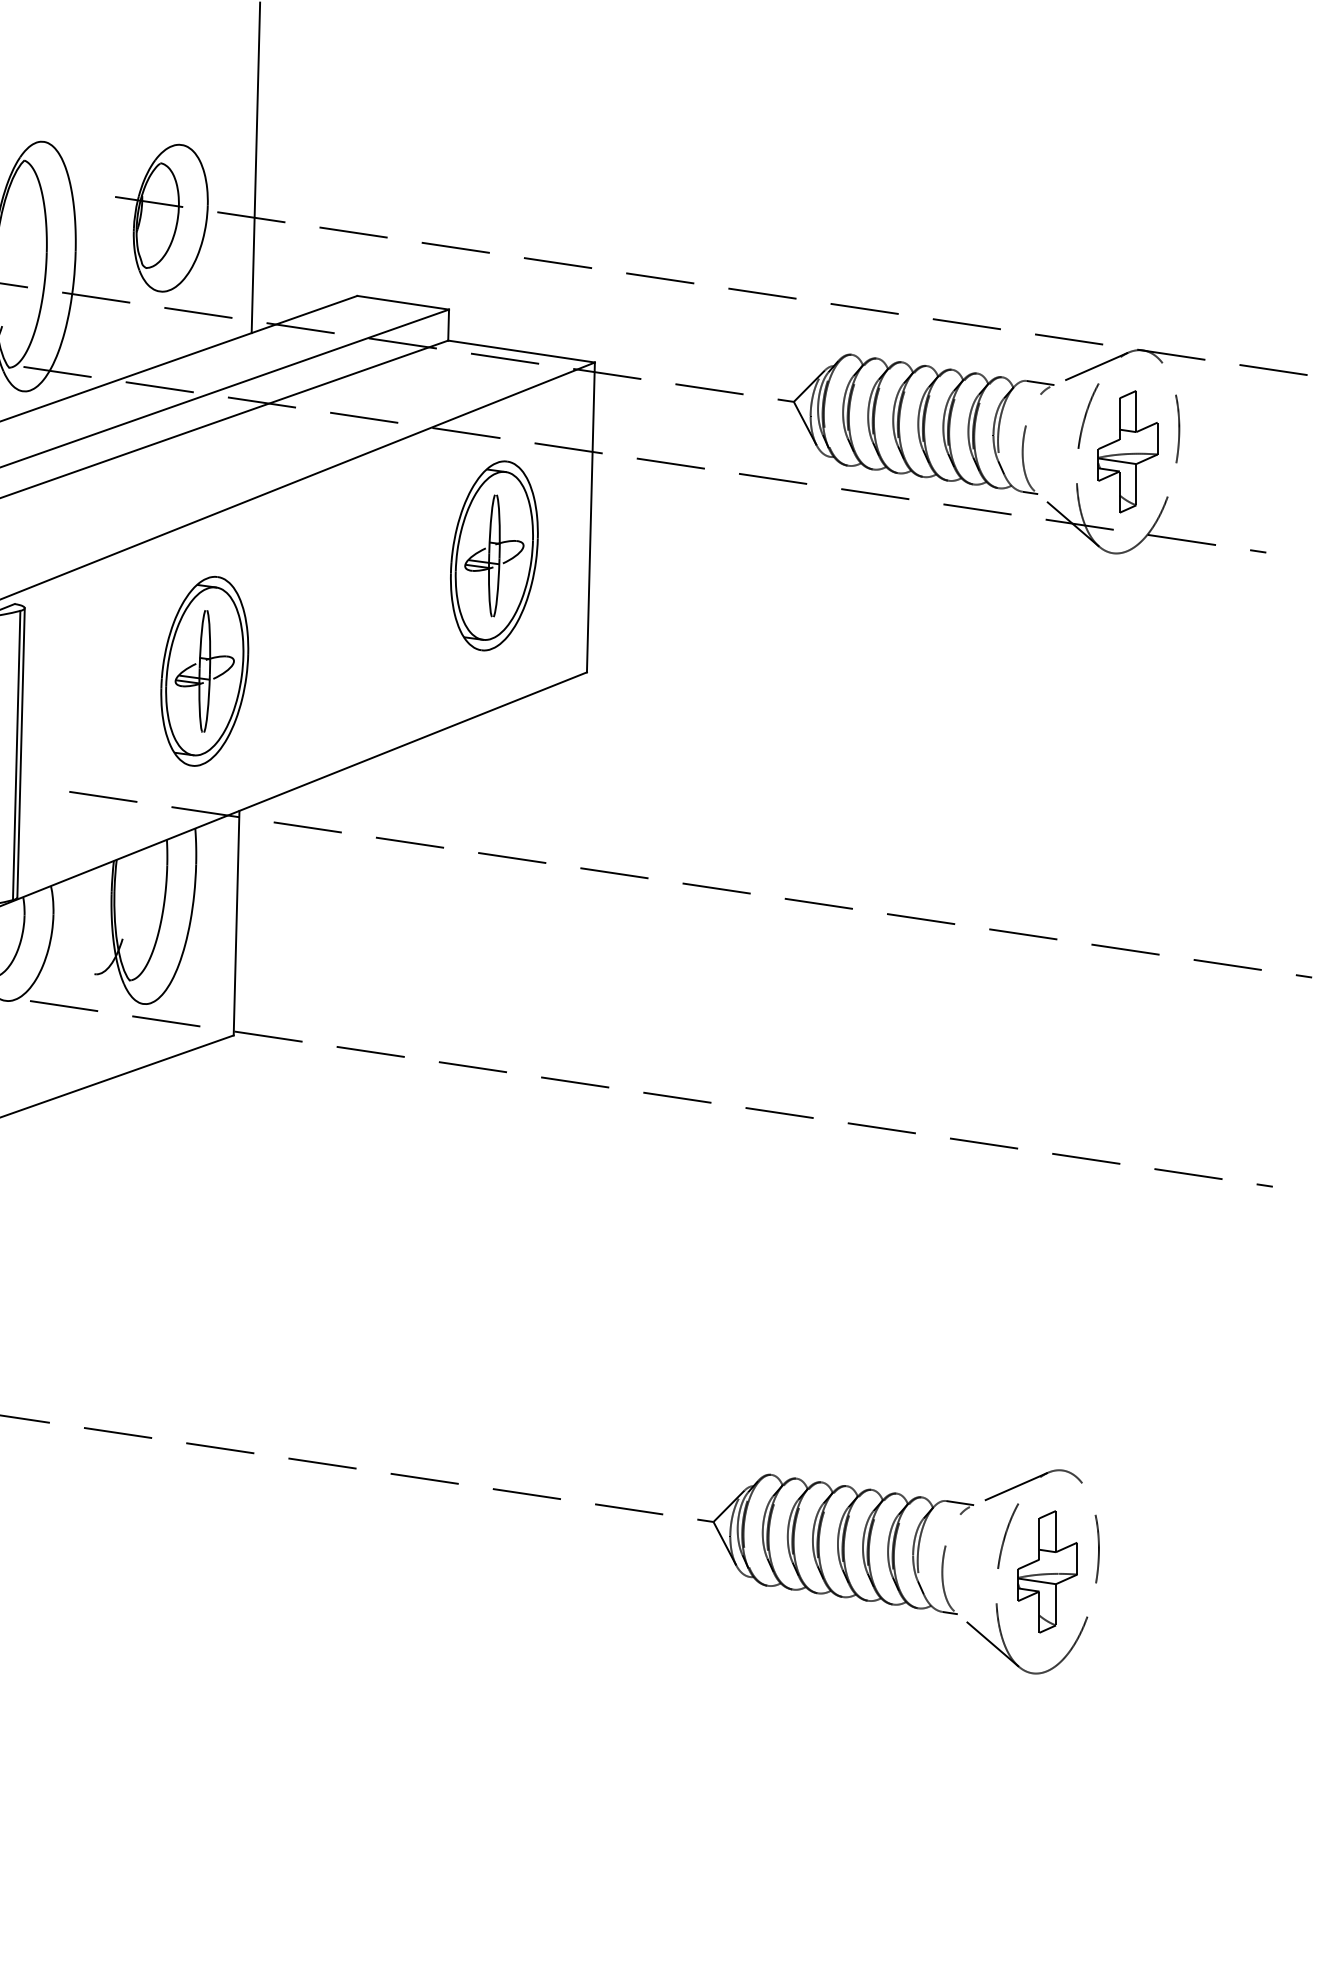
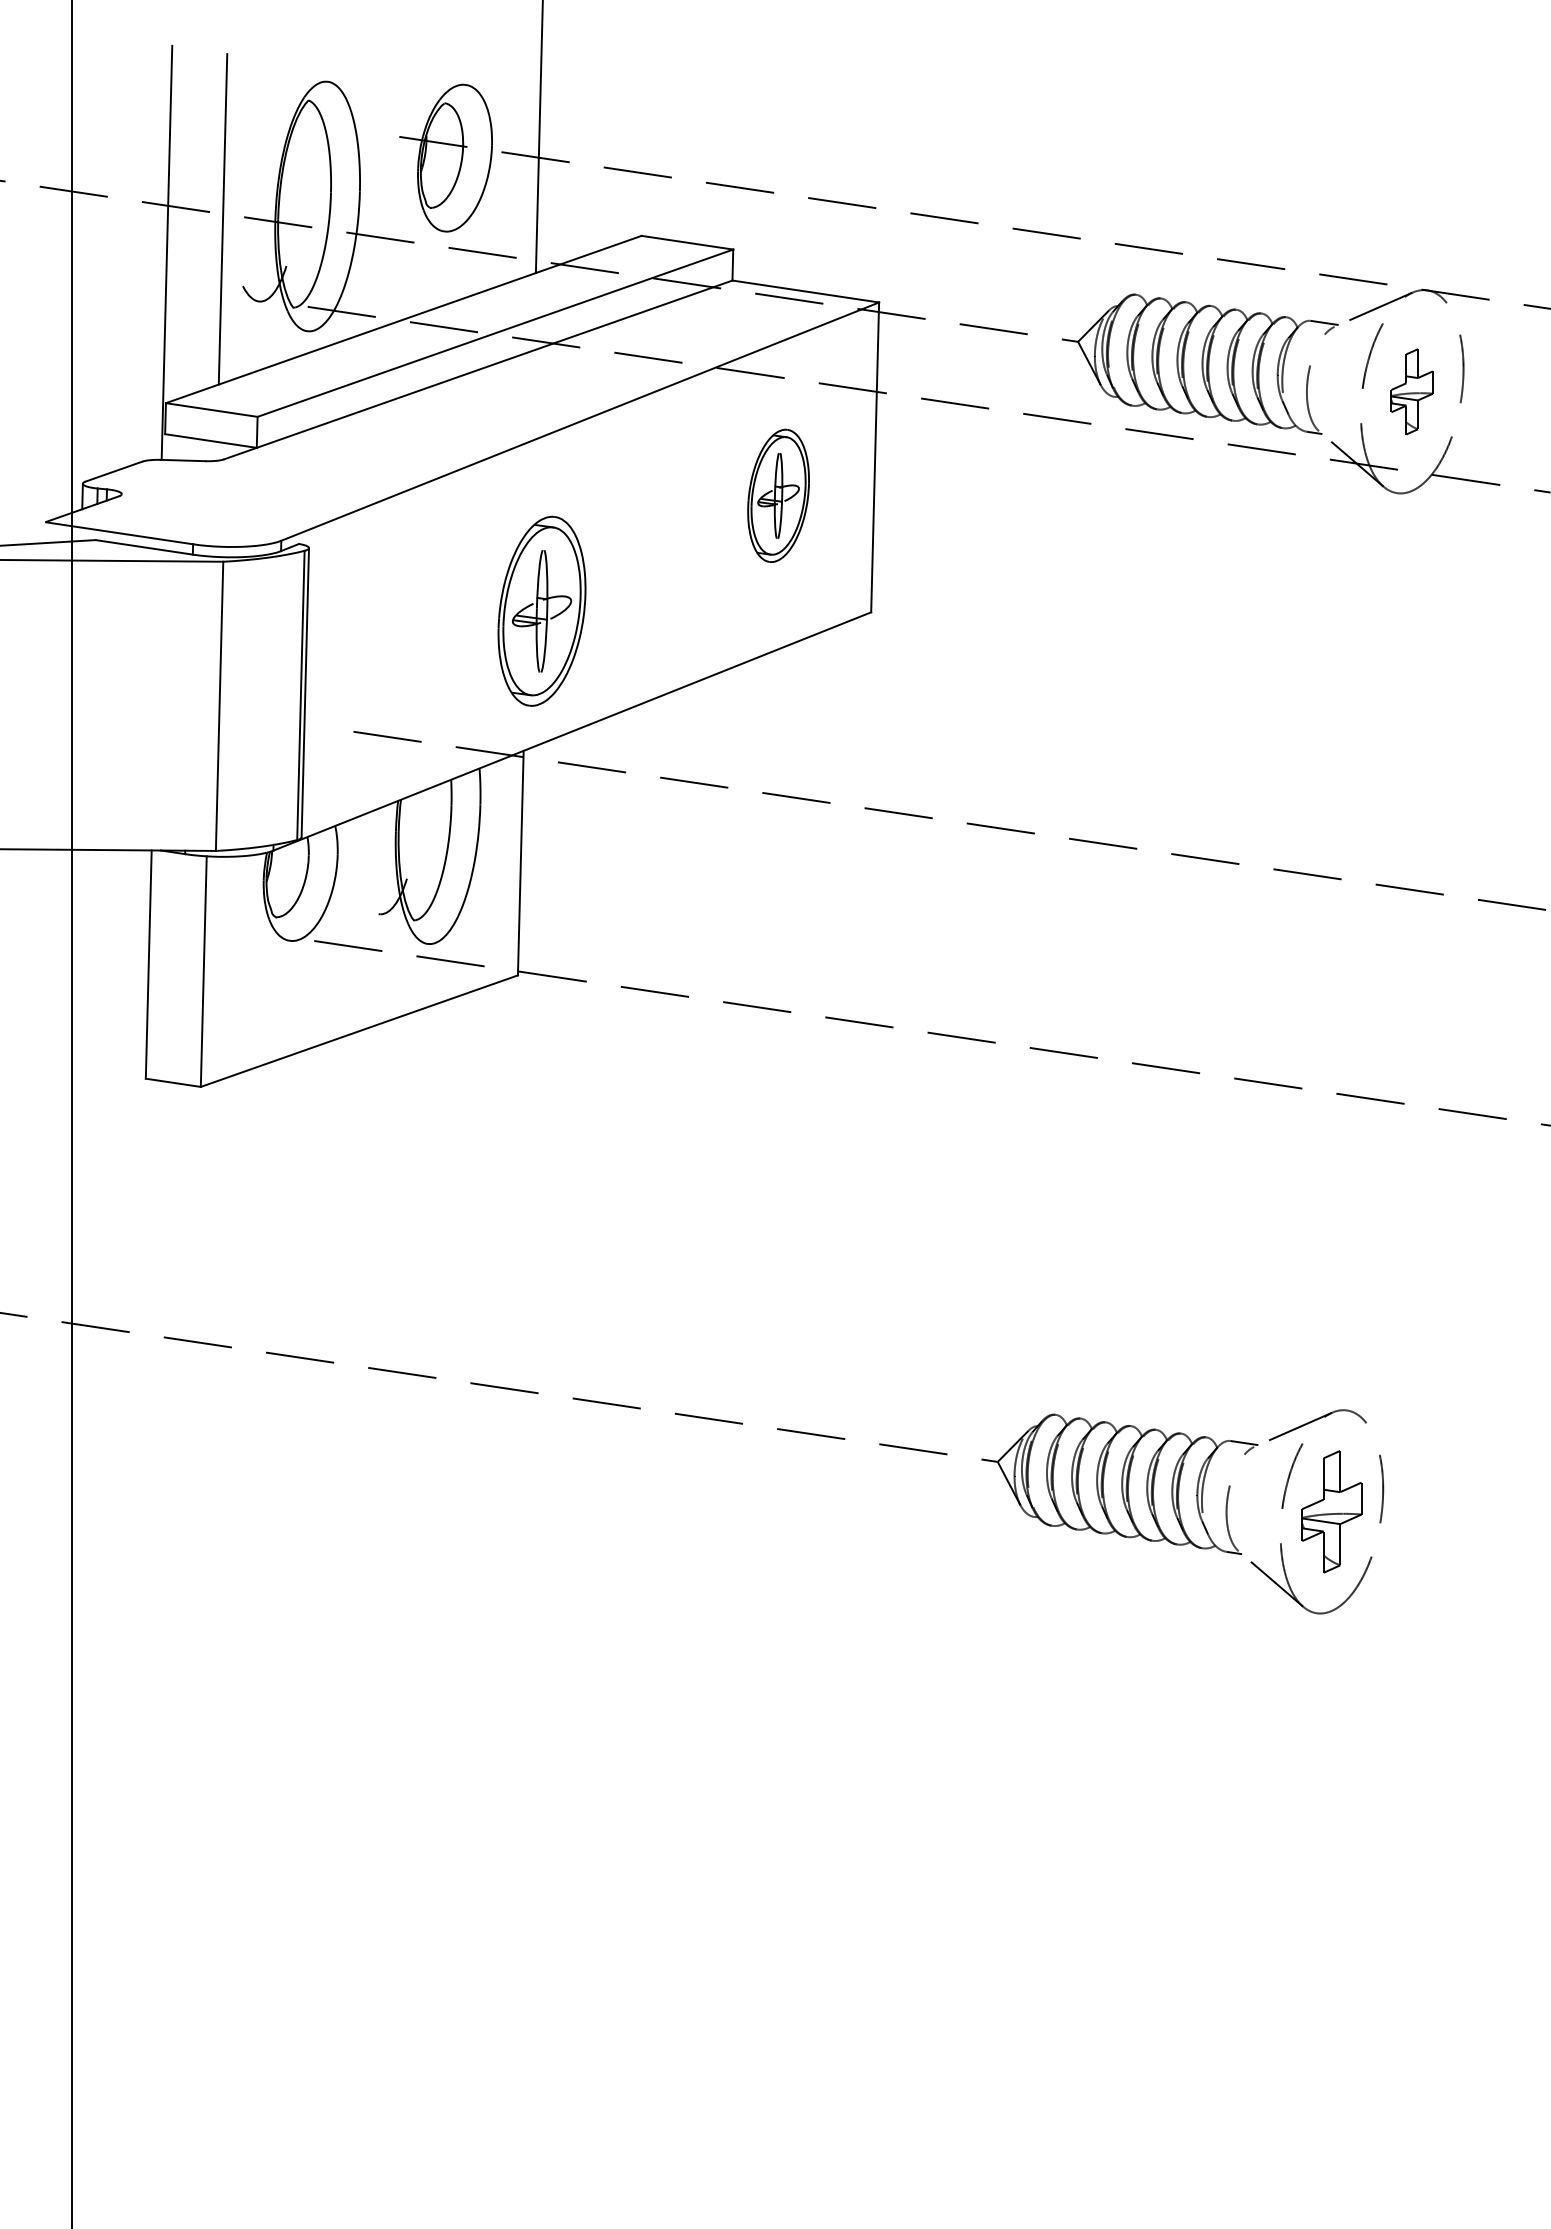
part: (1127, 451) -> (1411, 391), size x0.7
part: (494, 555) -> (778, 495), size x0.7
part: (204, 670) -> (541, 610), moved

